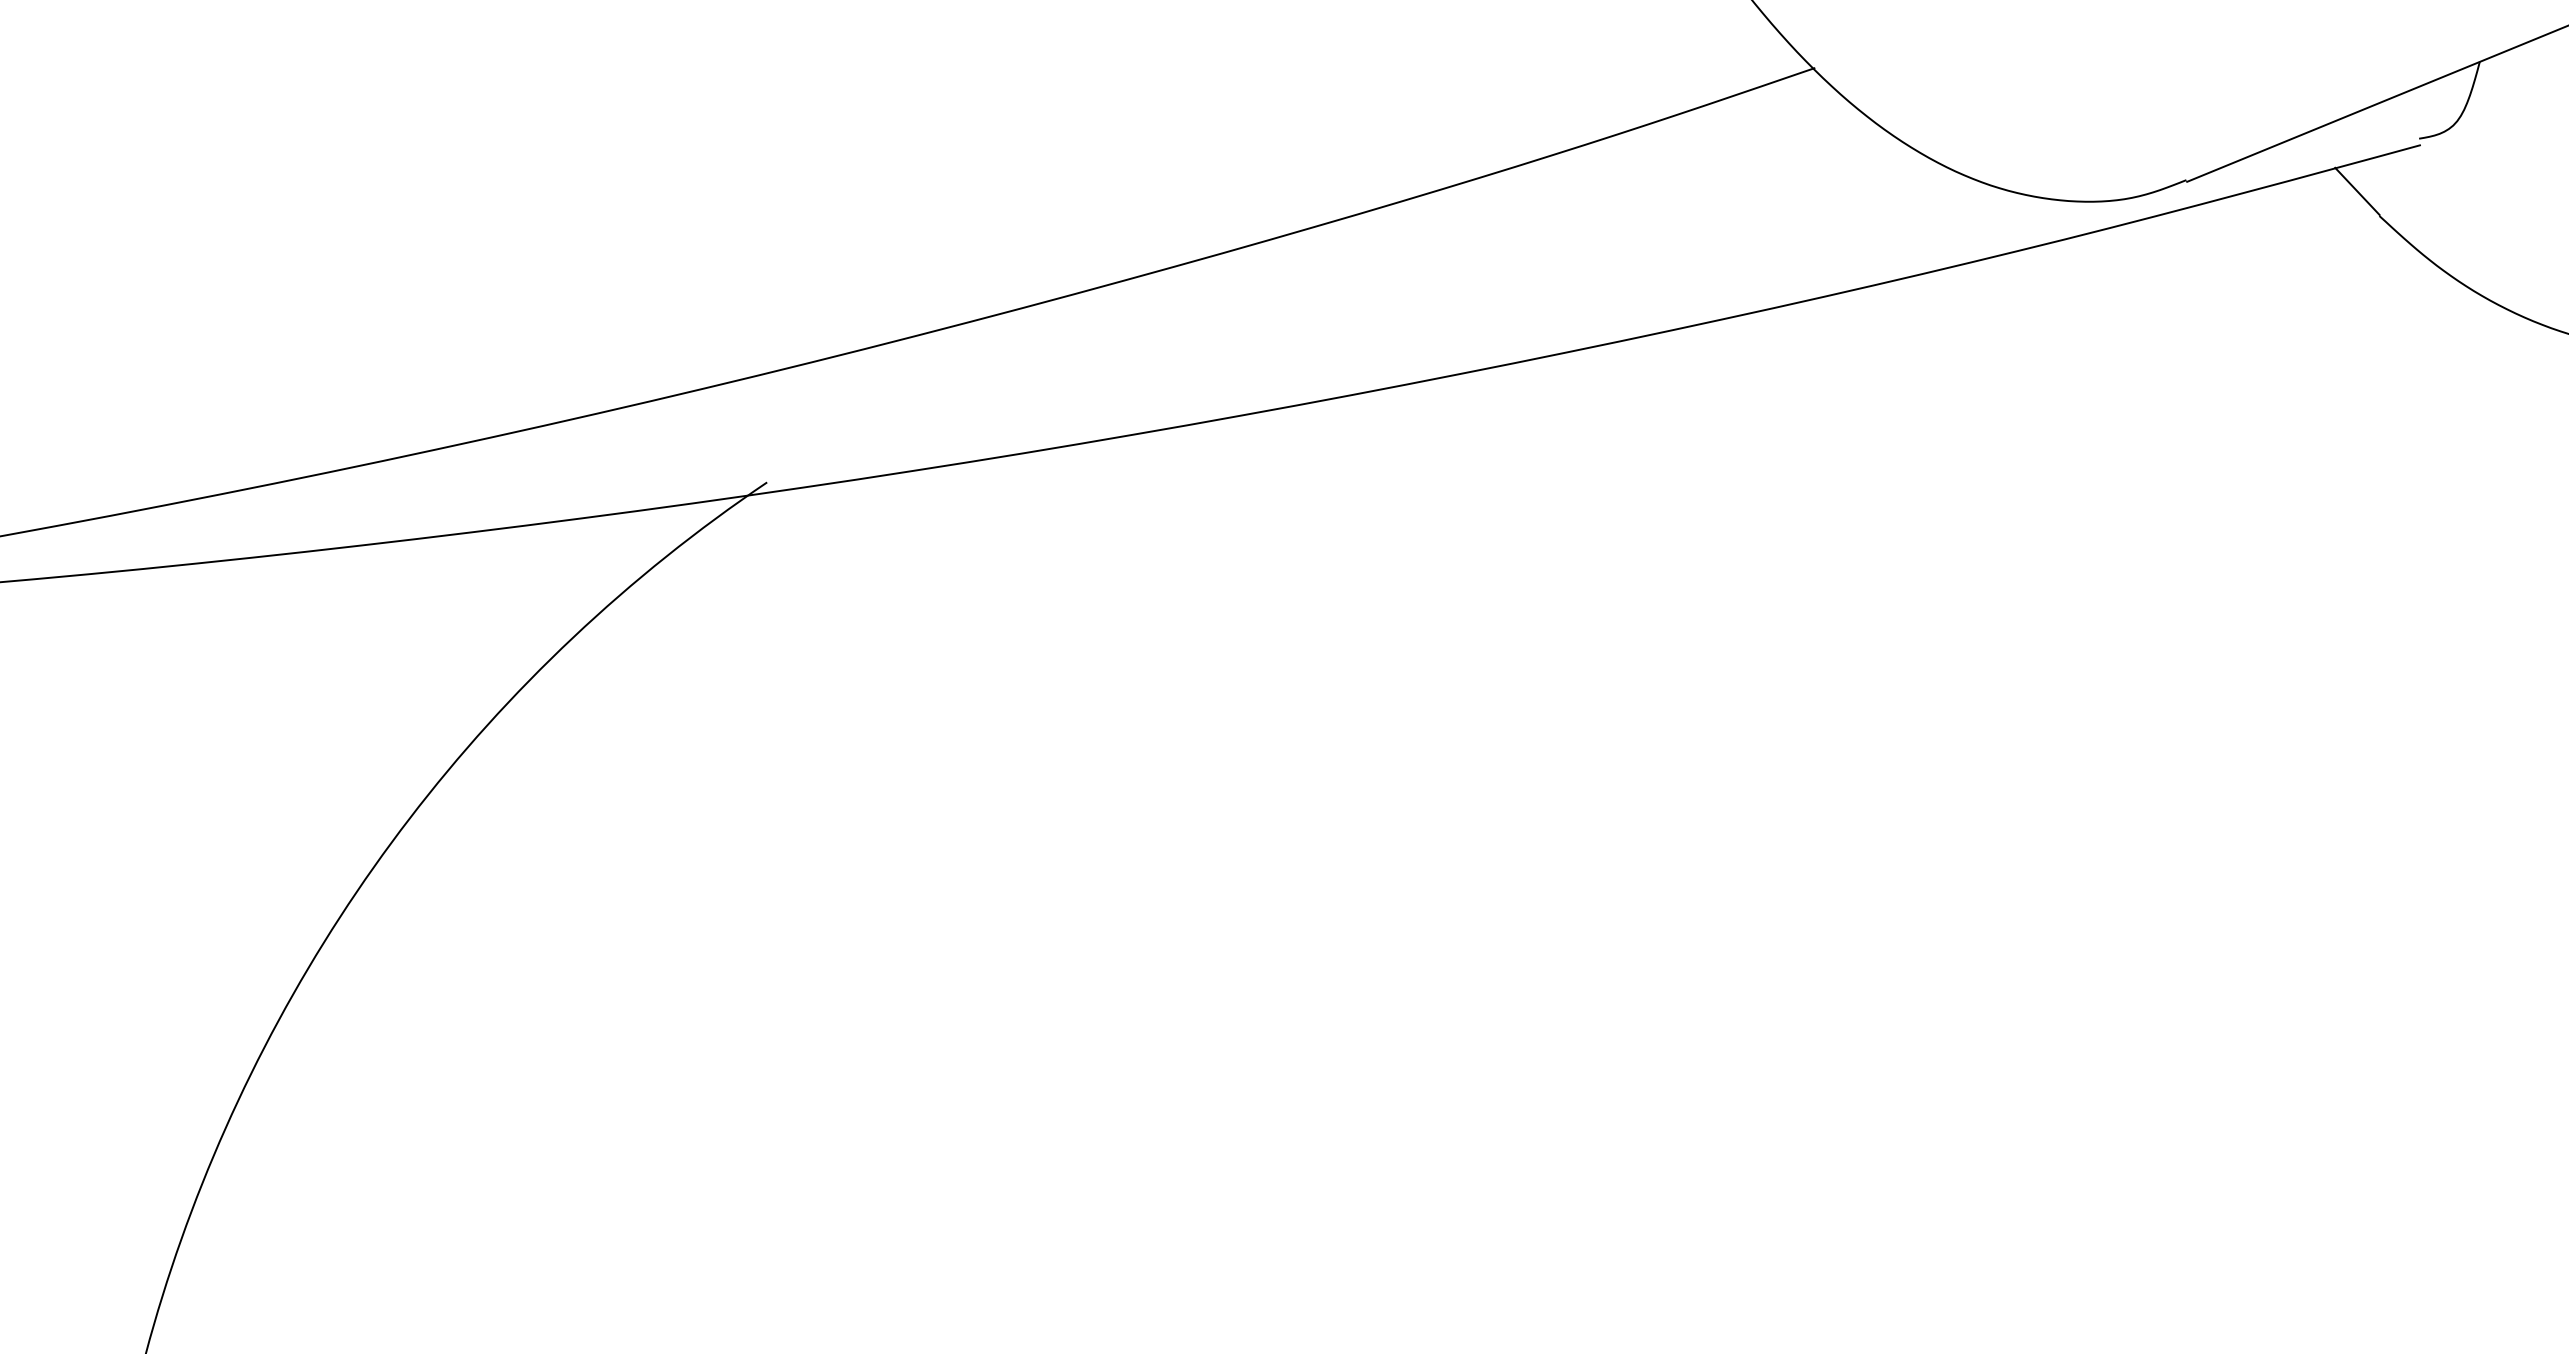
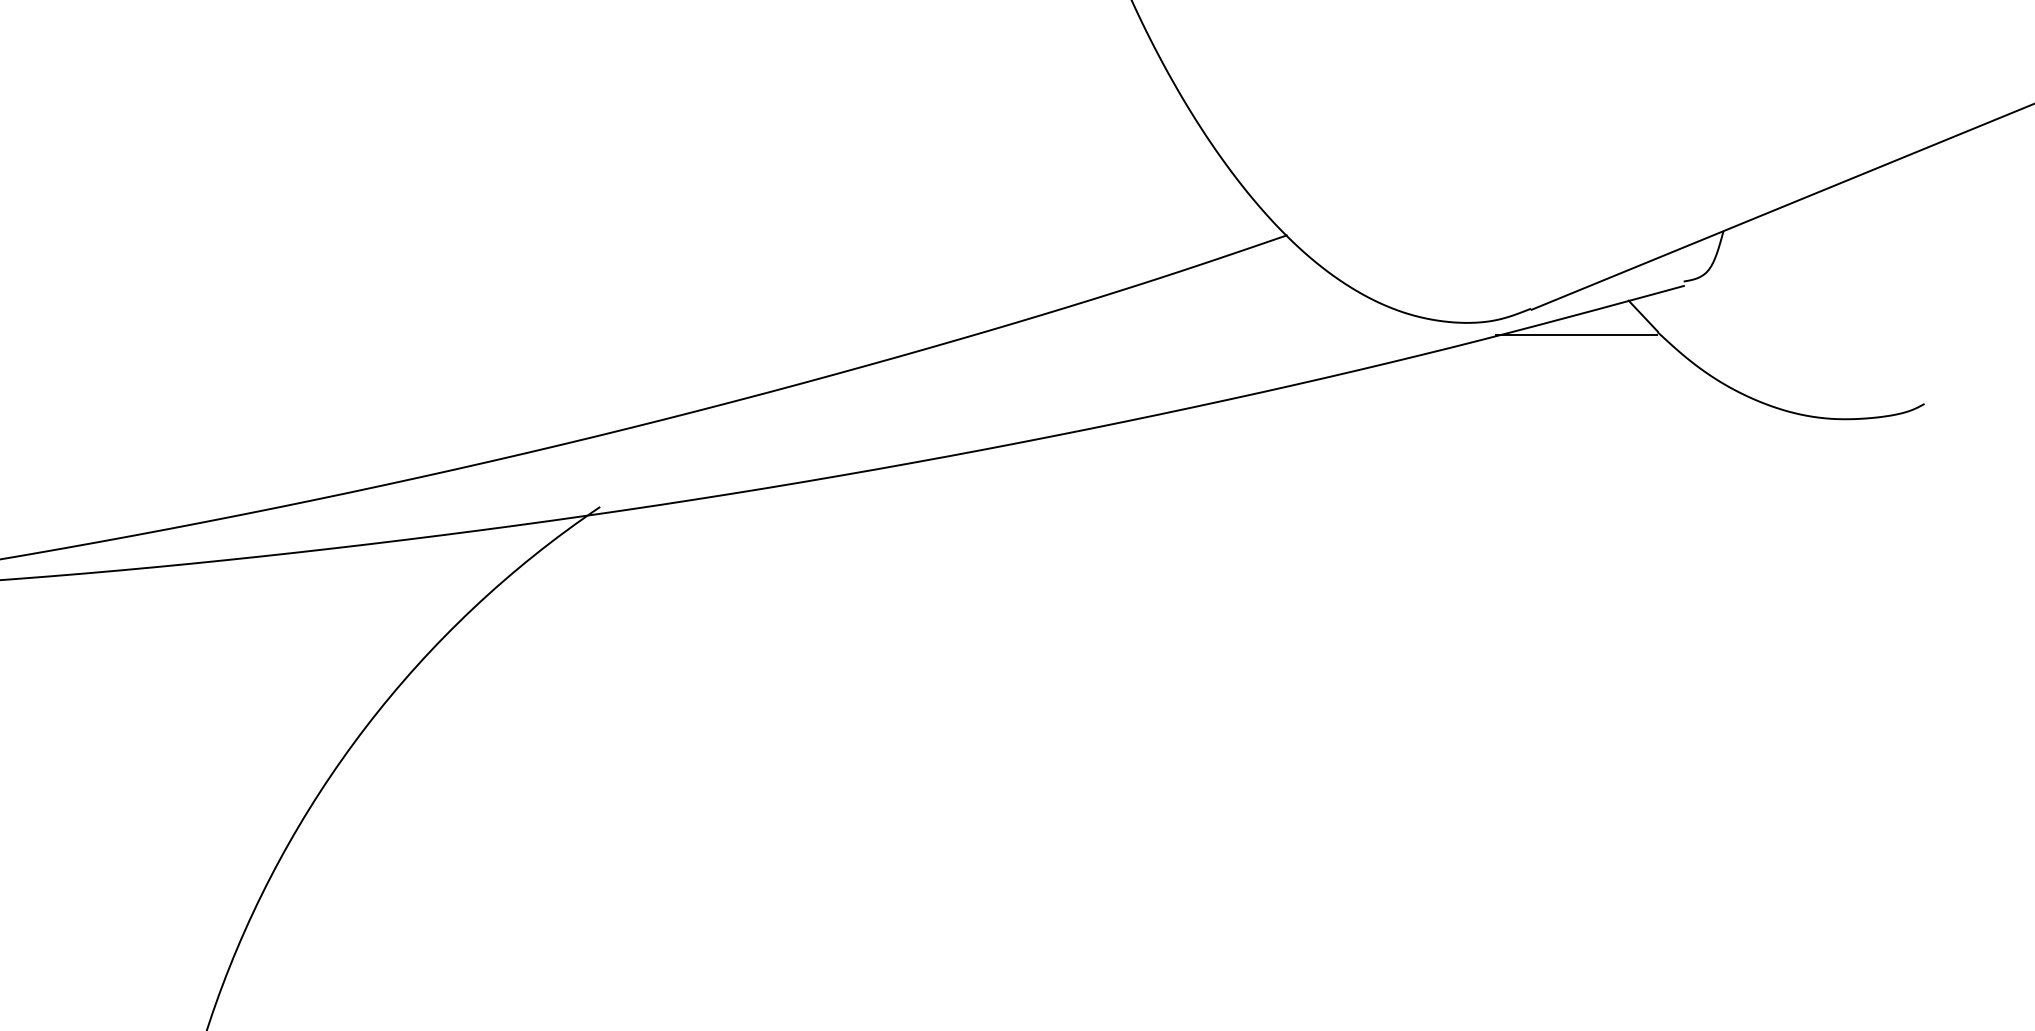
line: (2255, 220) -> (1576, 335), added

